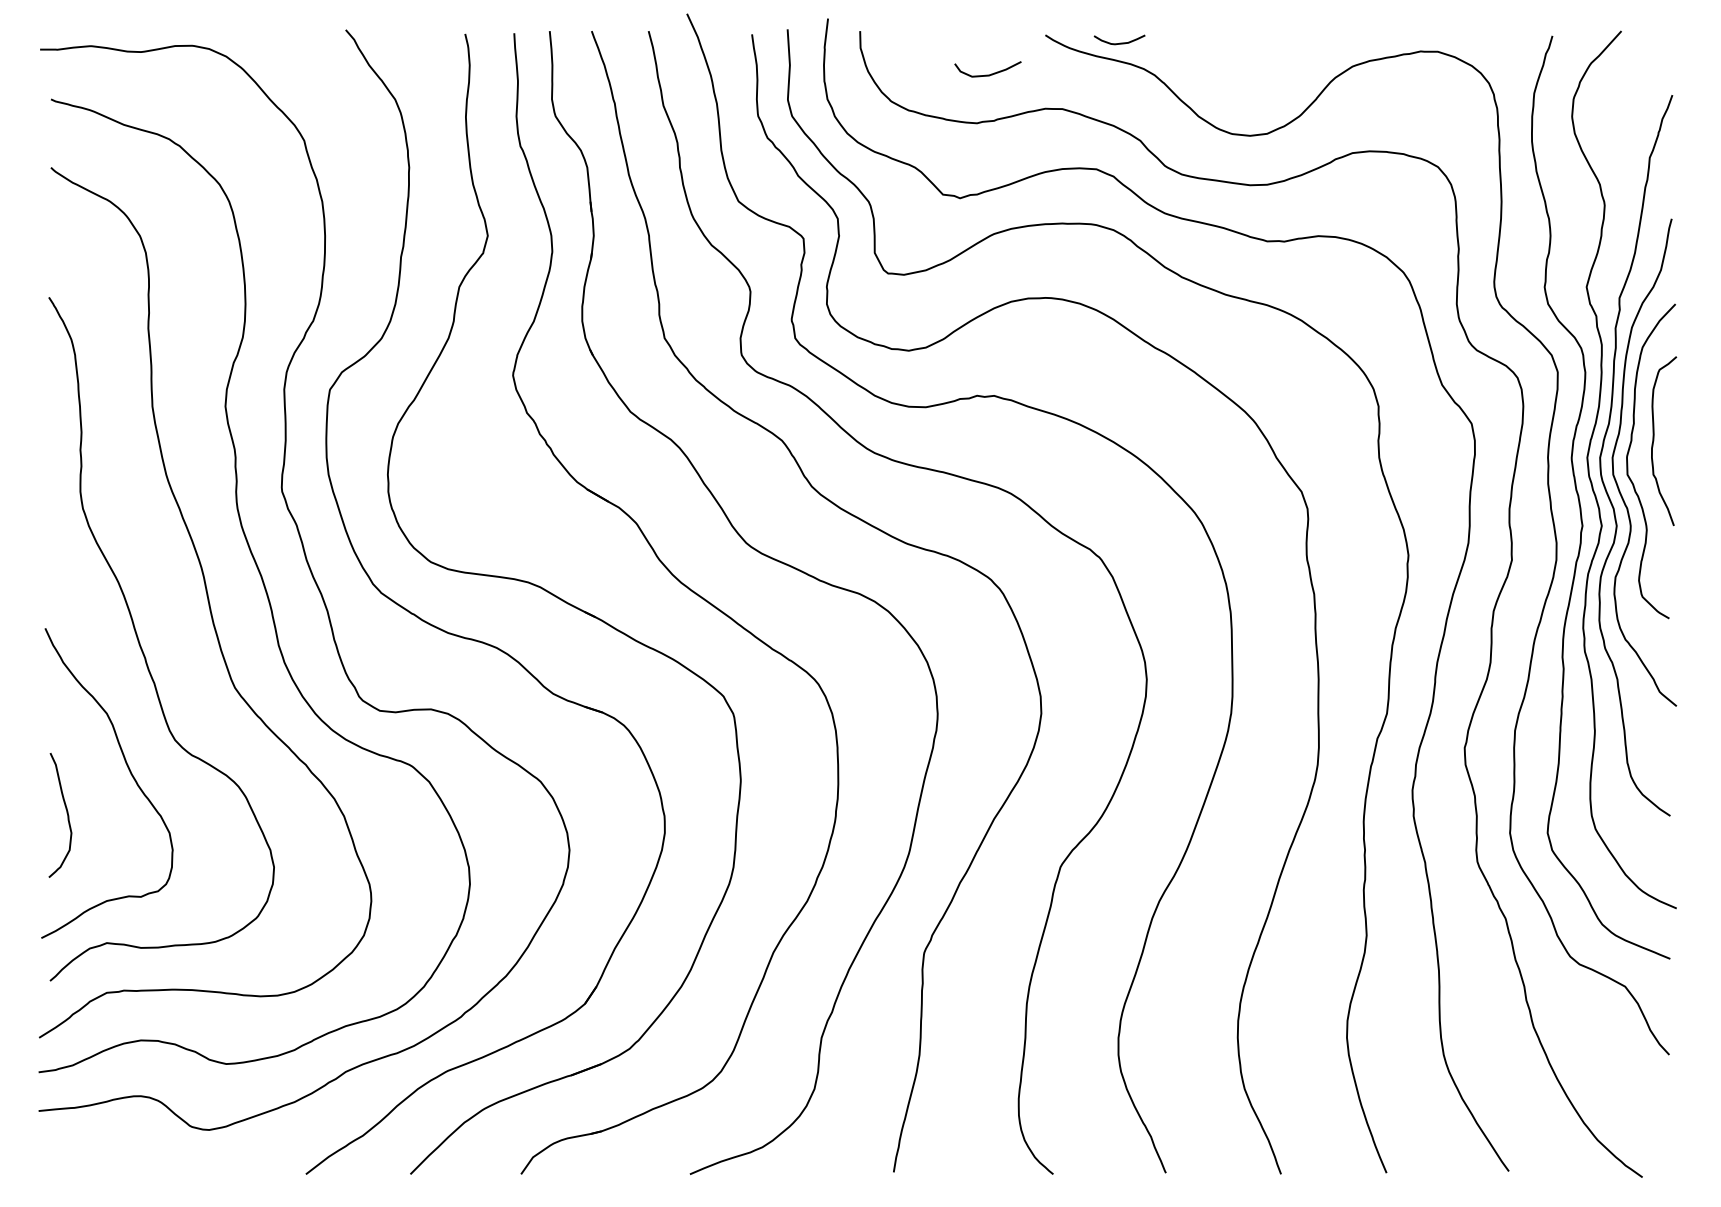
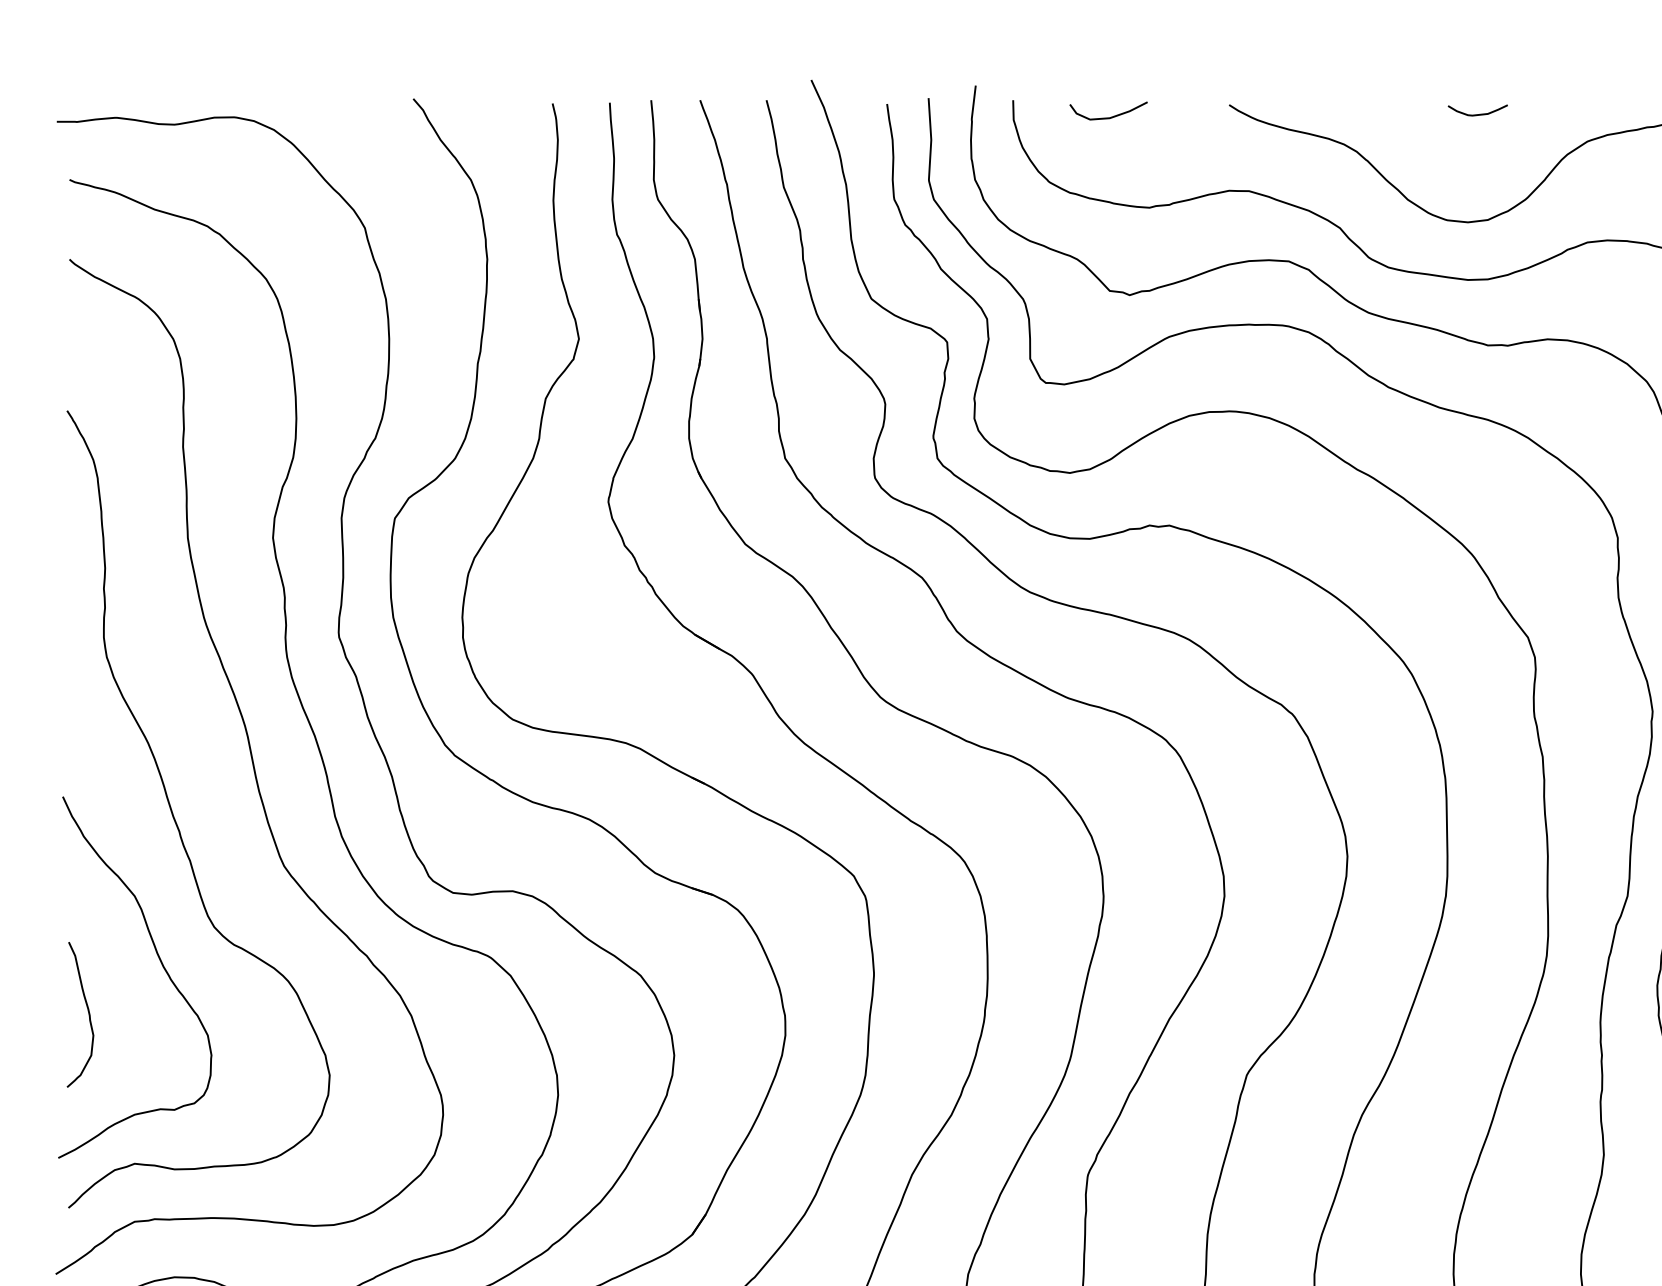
curve: (1119, 42) -> (1477, 113), moved
curve: (987, 74) -> (1108, 116), moved

